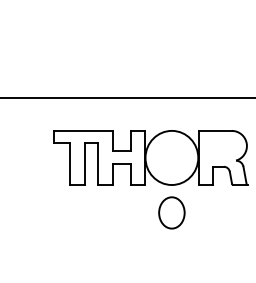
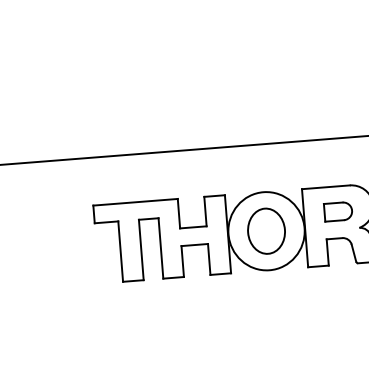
part: (222, 148) -> (338, 211), added
part: (171, 212) -> (265, 230), moved

